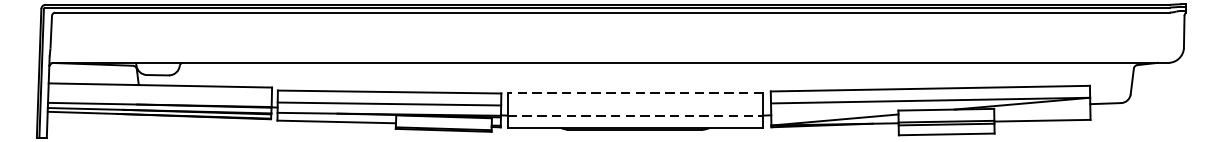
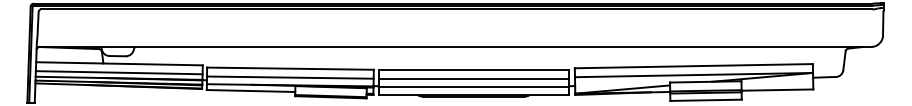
line: (634, 93) -> (473, 69), dashed -> solid
line: (159, 97) -> (118, 72), added
line: (634, 105) -> (473, 78), added
line: (636, 115) -> (474, 86), dashed -> solid

